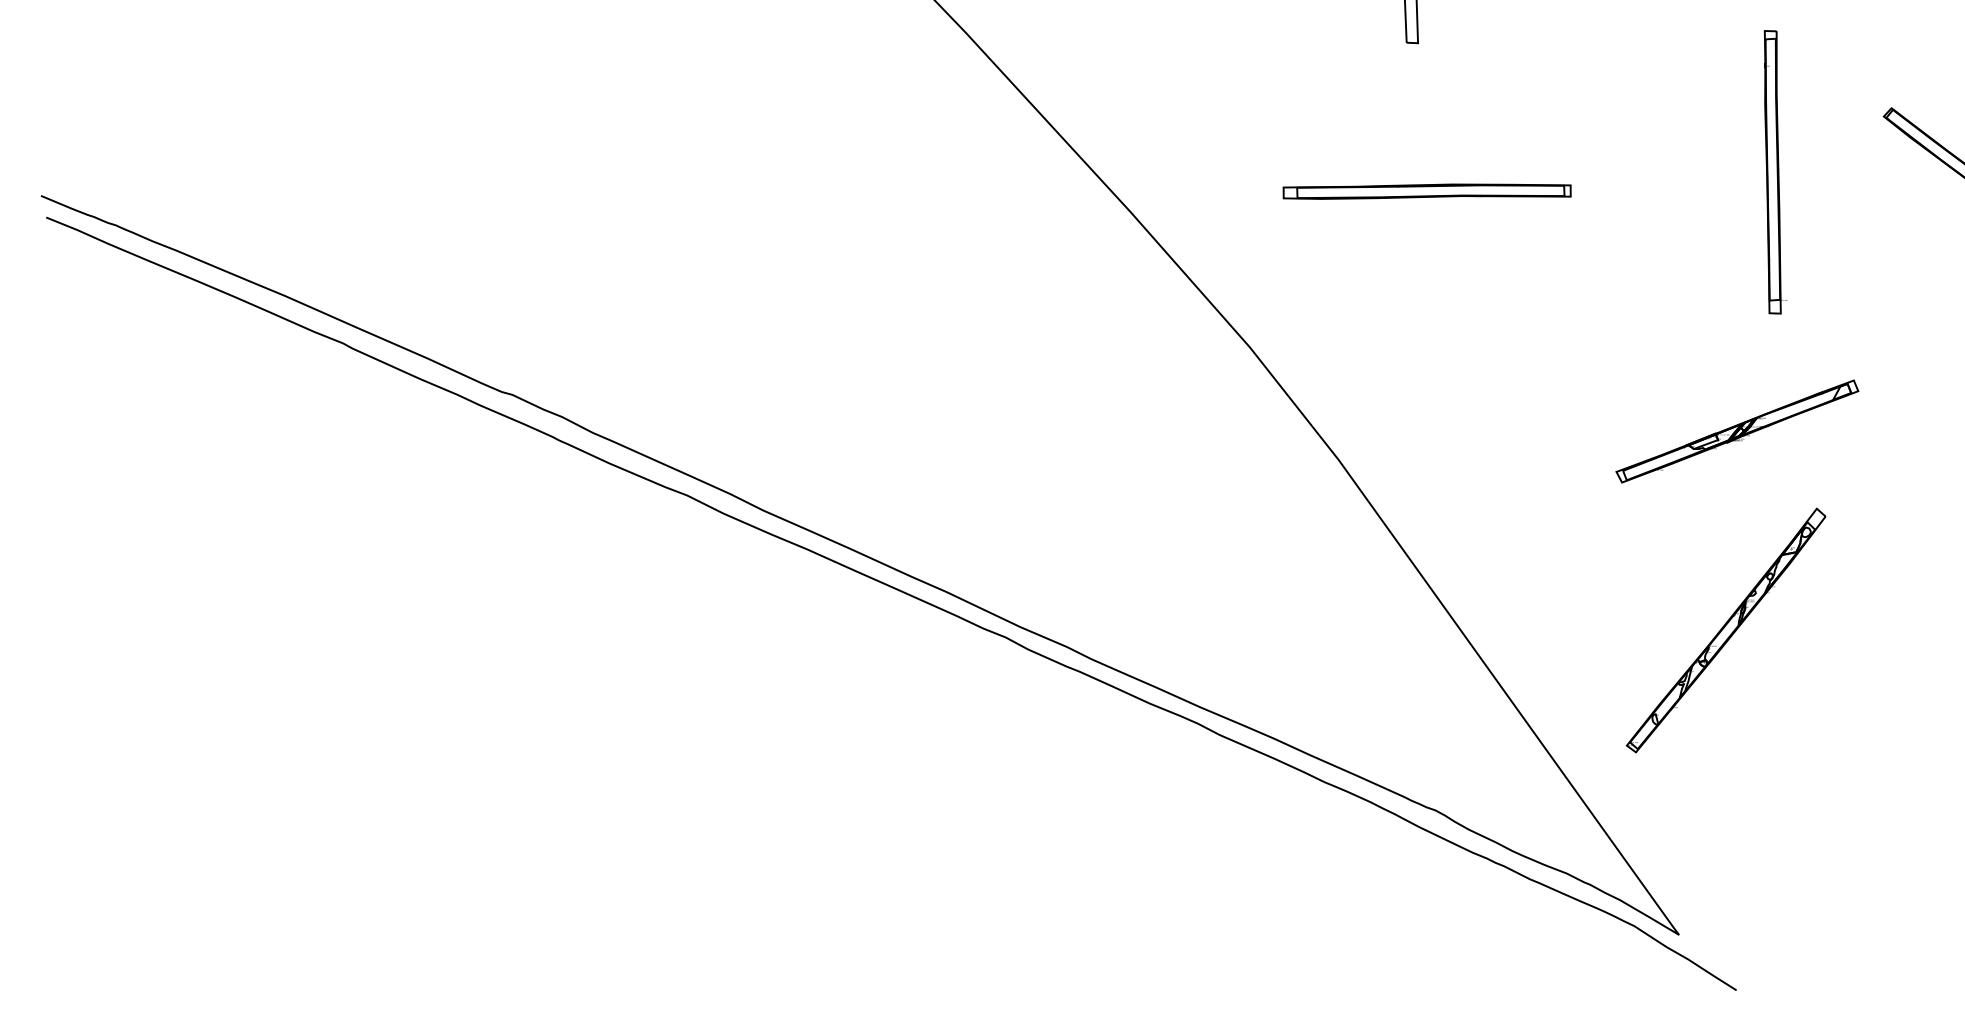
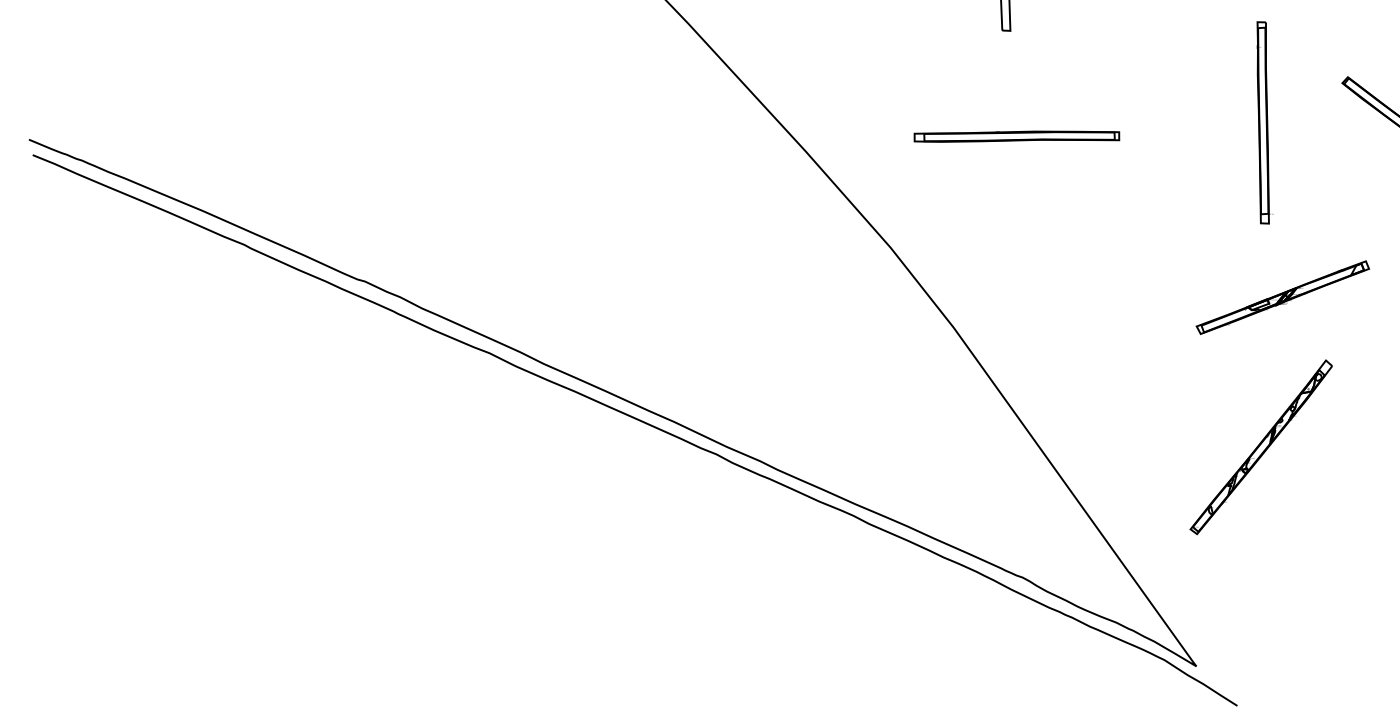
part: (1737, 431) -> (1282, 297), moved
part: (1725, 630) -> (1260, 447), moved

